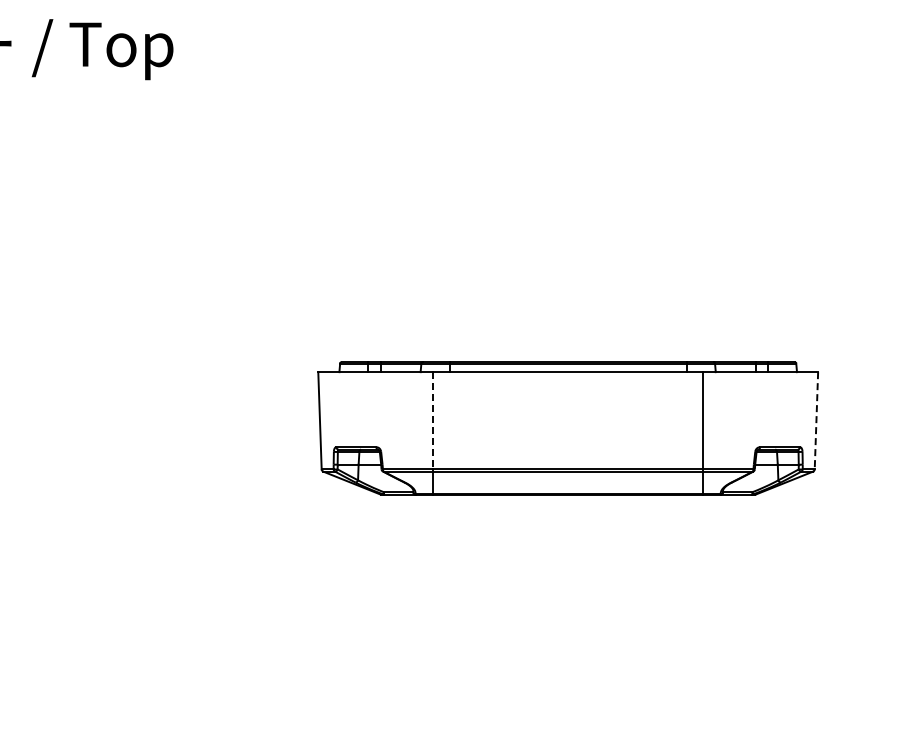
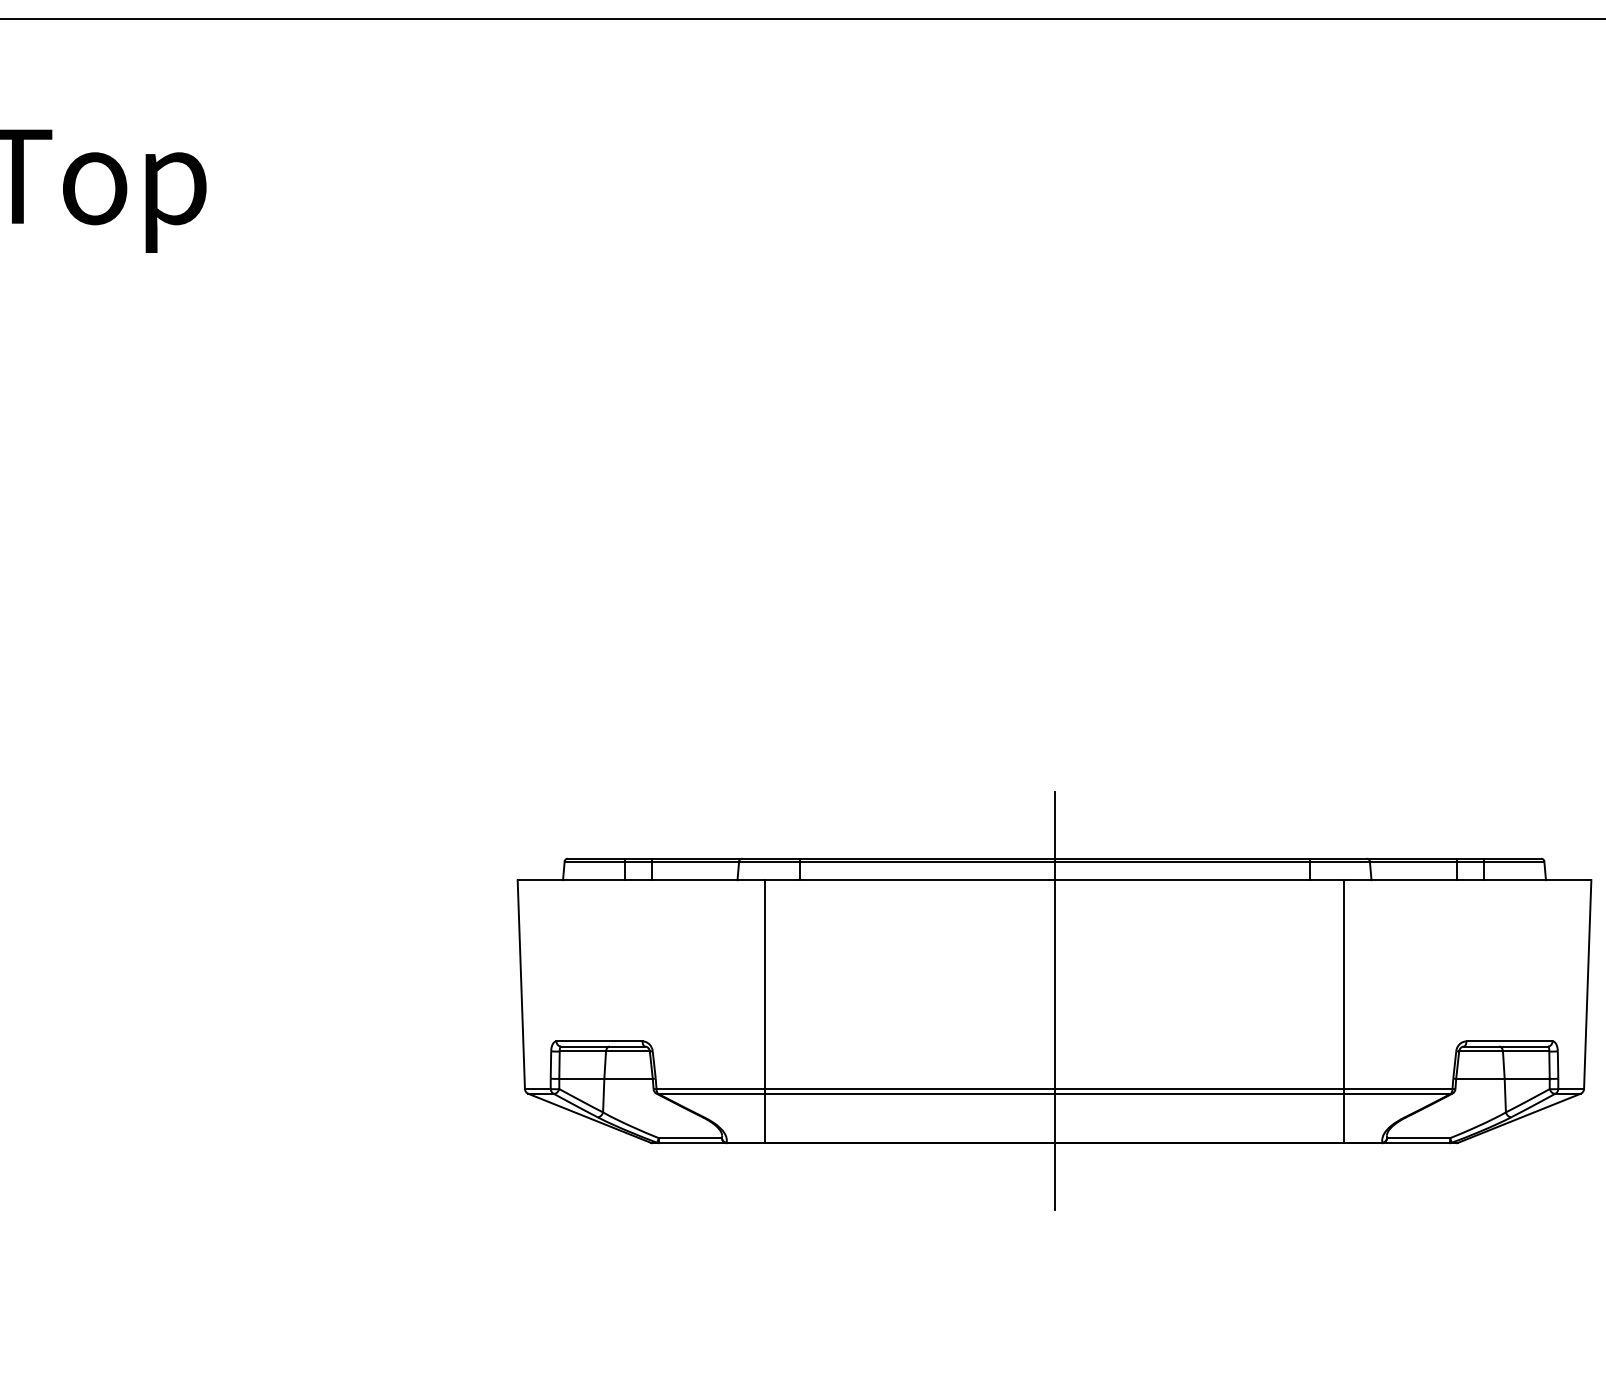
line: (433, 420) -> (765, 983), dashed -> solid
line: (816, 420) -> (1587, 983), dashed -> solid
line: (568, 427) -> (1055, 999), added

